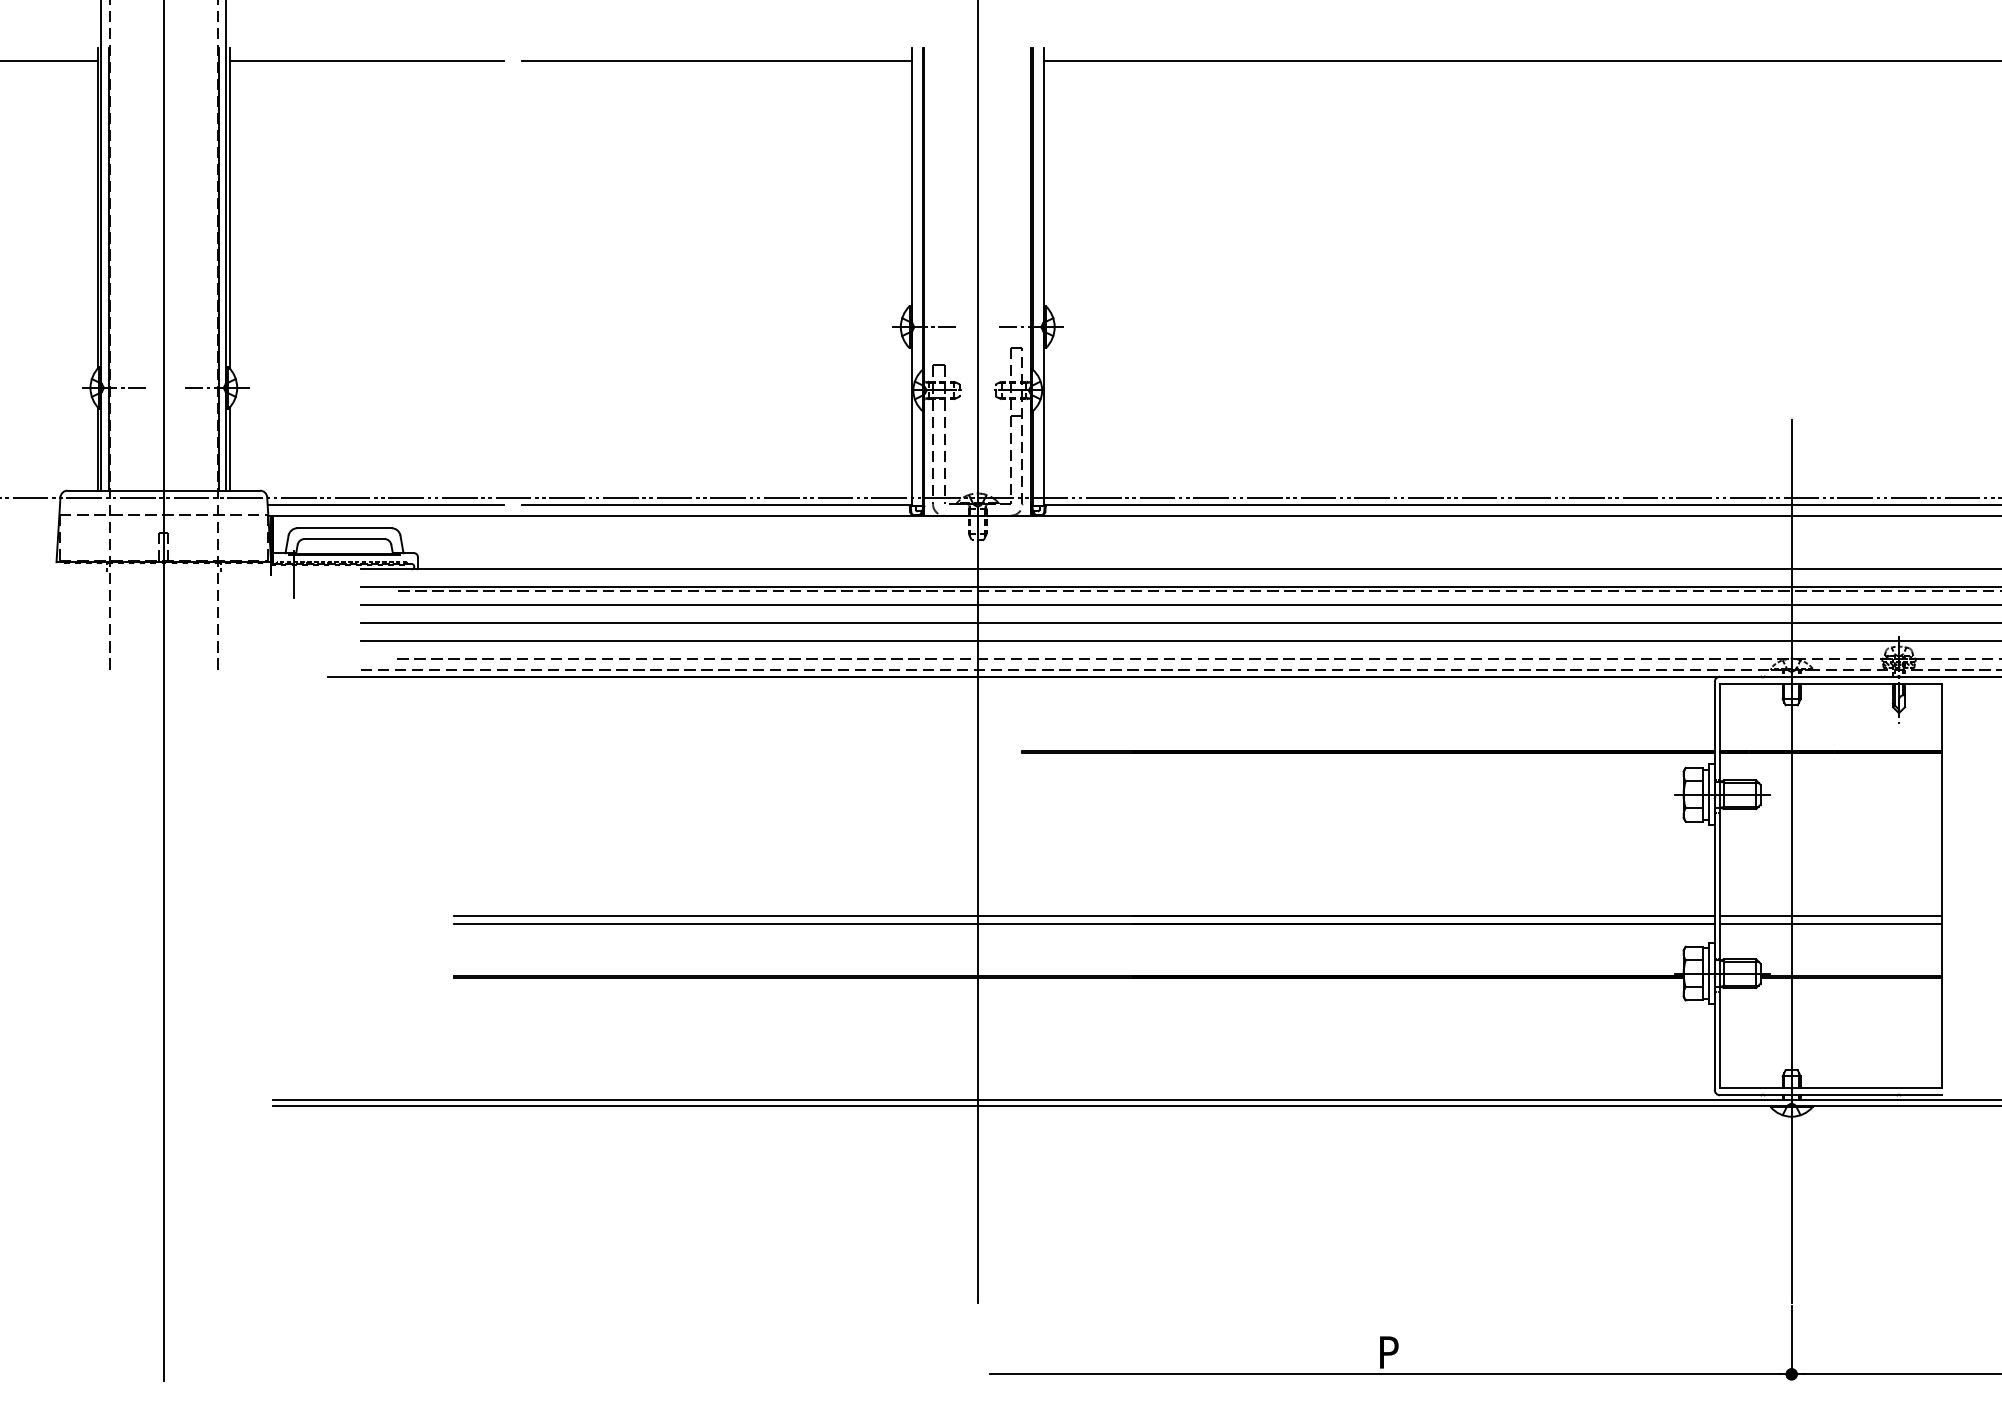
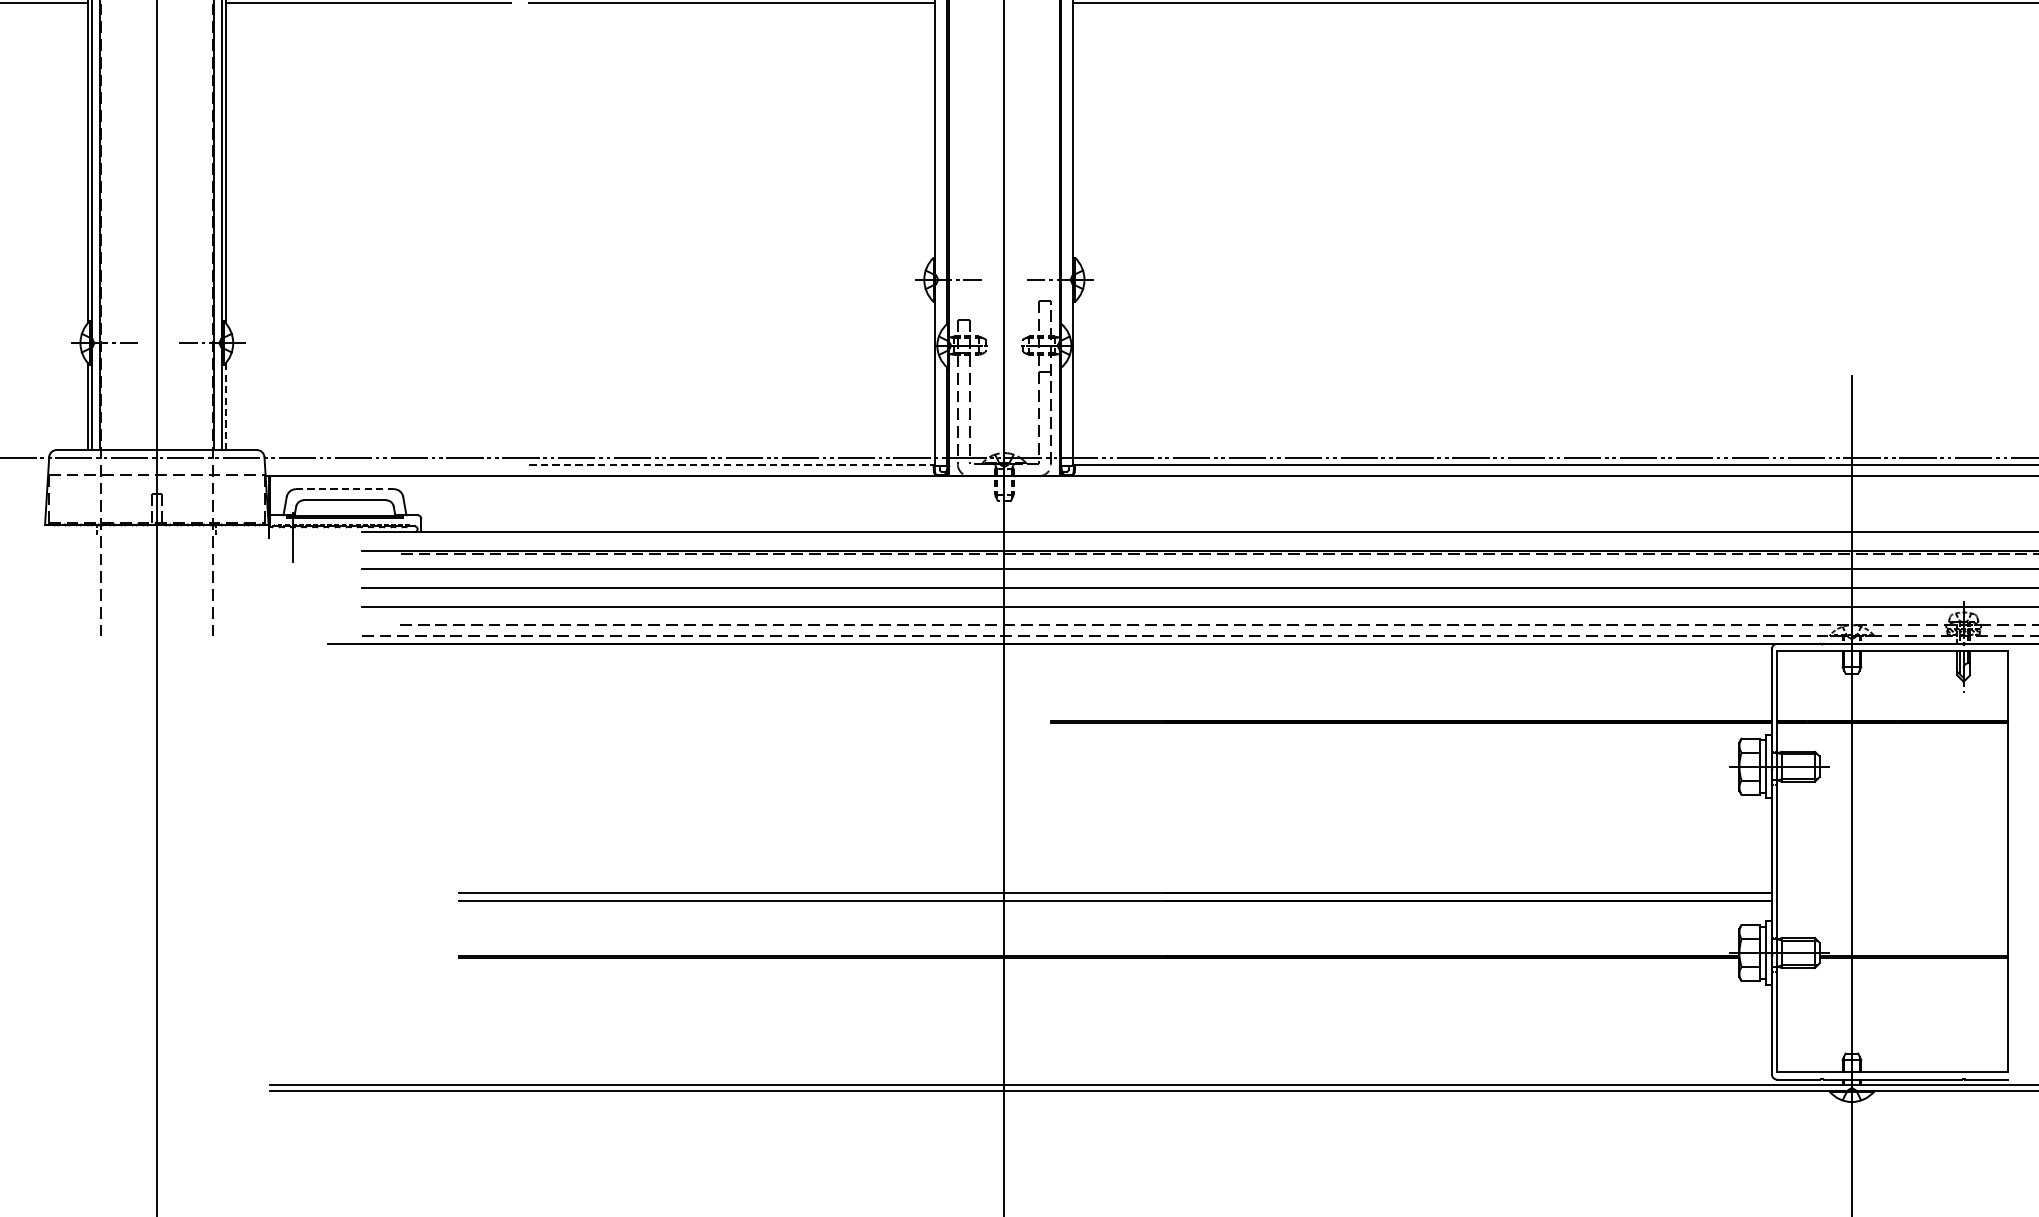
line: (230, 448) -> (226, 406), solid -> dashed
line: (385, 504) -> (387, 464), removed
line: (716, 504) -> (732, 464), solid -> dashed
line: (345, 528) -> (346, 489), solid -> dashed
line: (1830, 916) -> (1892, 893), removed
line: (1830, 923) -> (1892, 900), removed

